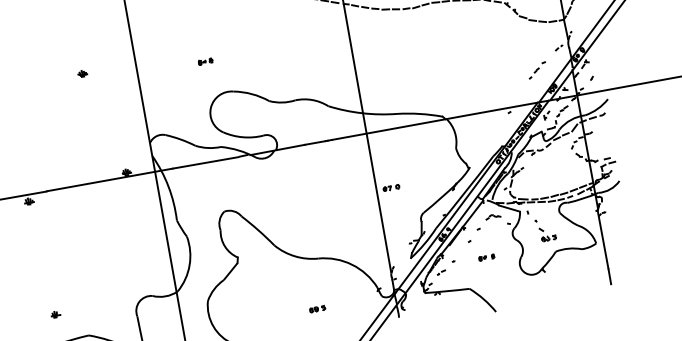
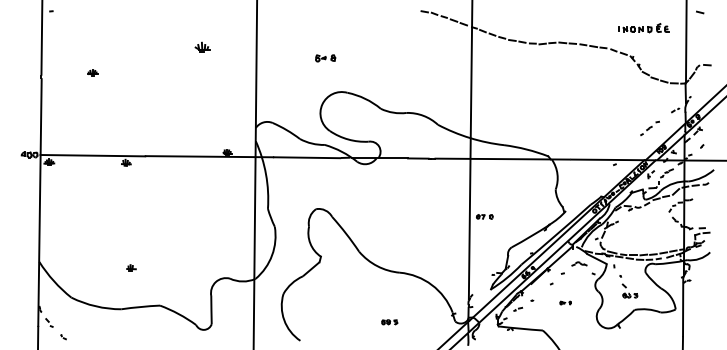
part: (205, 61) -> (325, 58), size x1.4
part: (82, 72) -> (202, 46), size x1.6
part: (486, 257) -> (565, 302), size x0.7
part: (55, 314) -> (131, 267), moved

